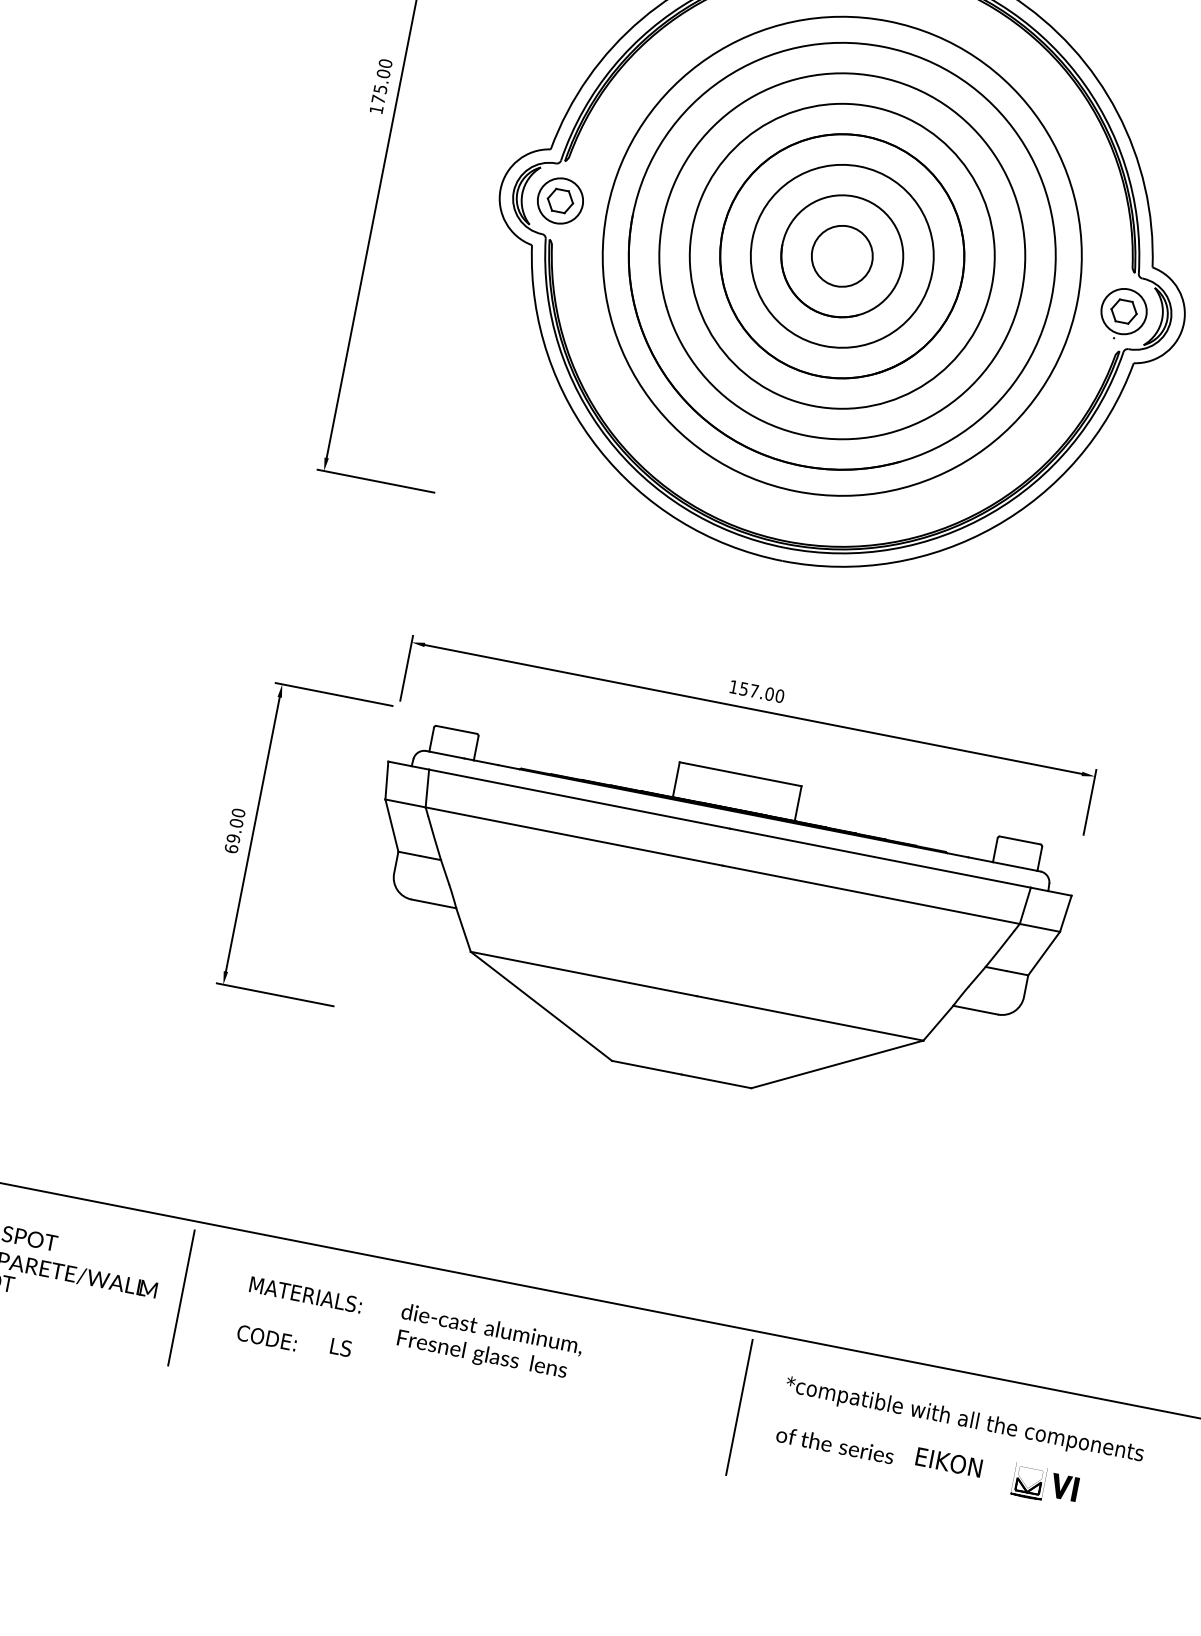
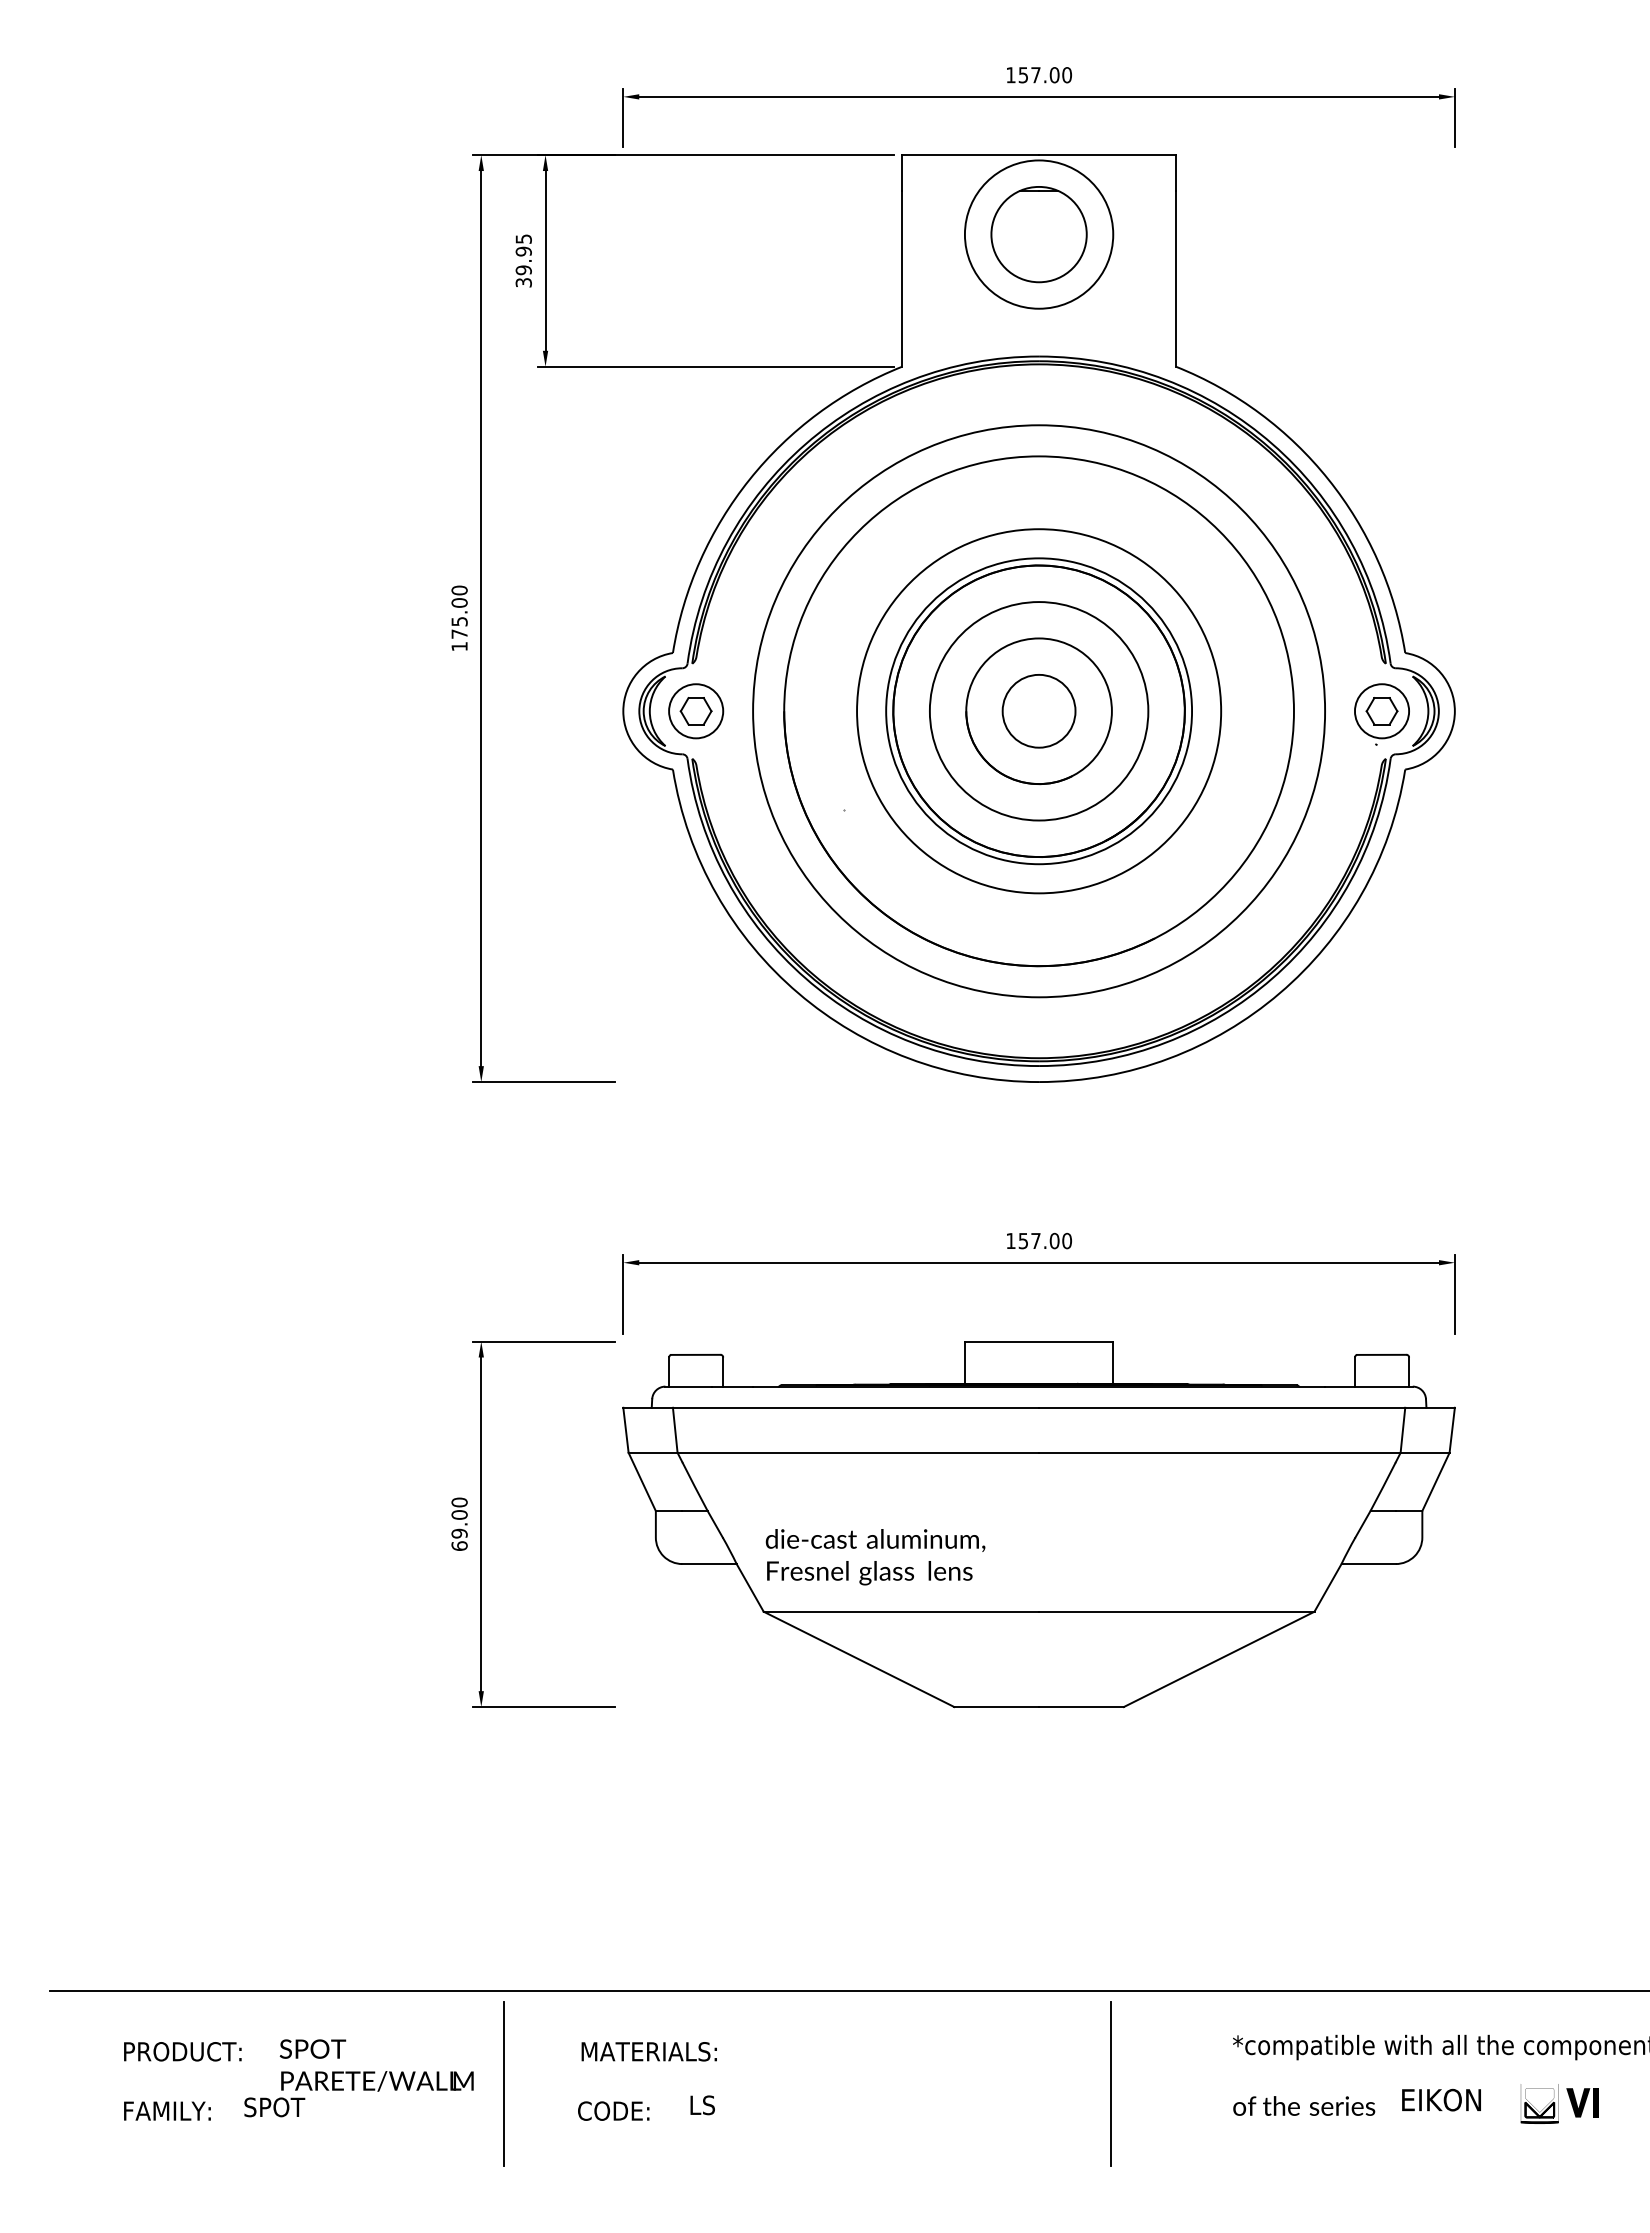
circle: (841, 255) -> (1038, 710), size x0.7
text: (489, 1343) -> (875, 1557), moved
line: (738, 1407) -> (1110, 2083), moved

